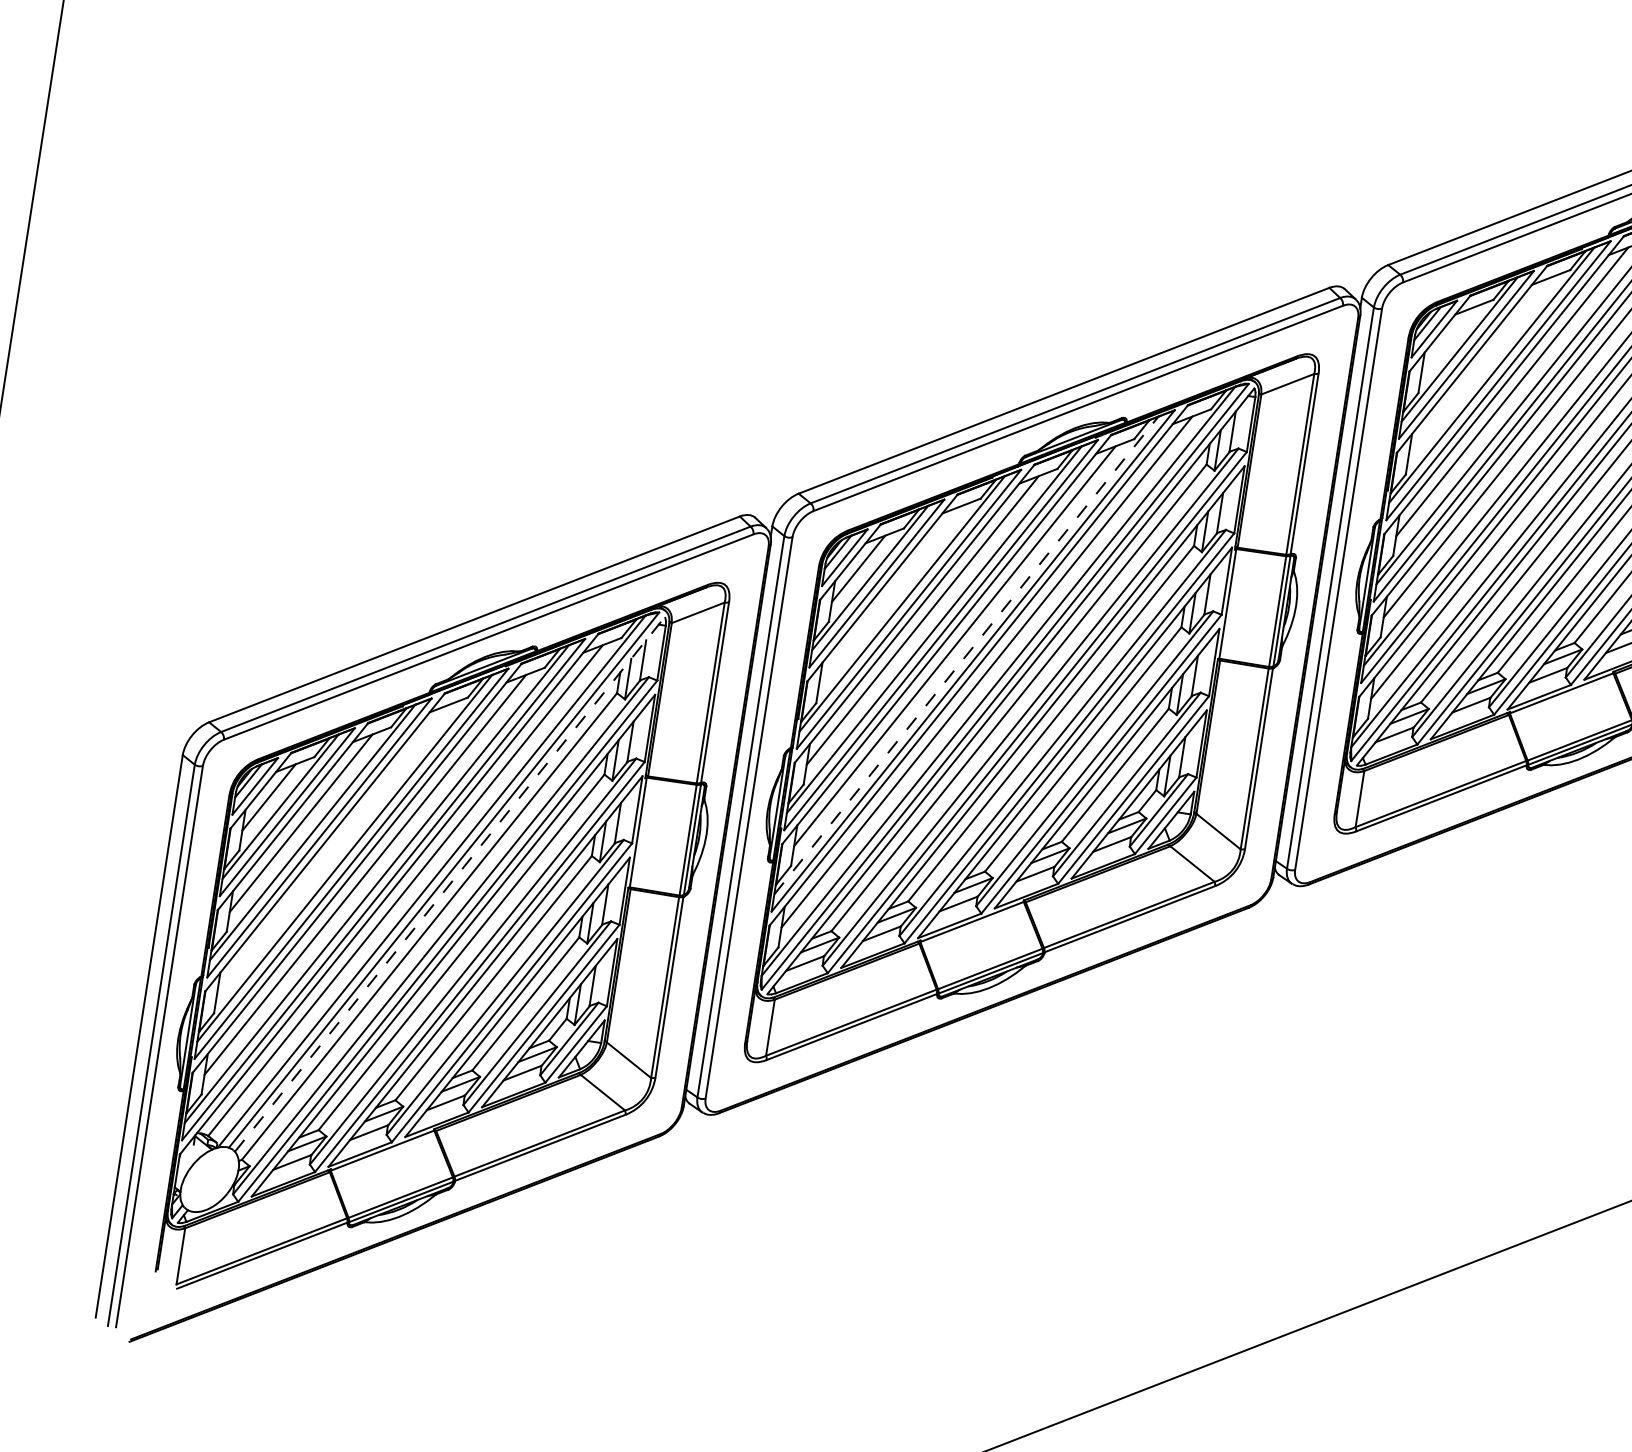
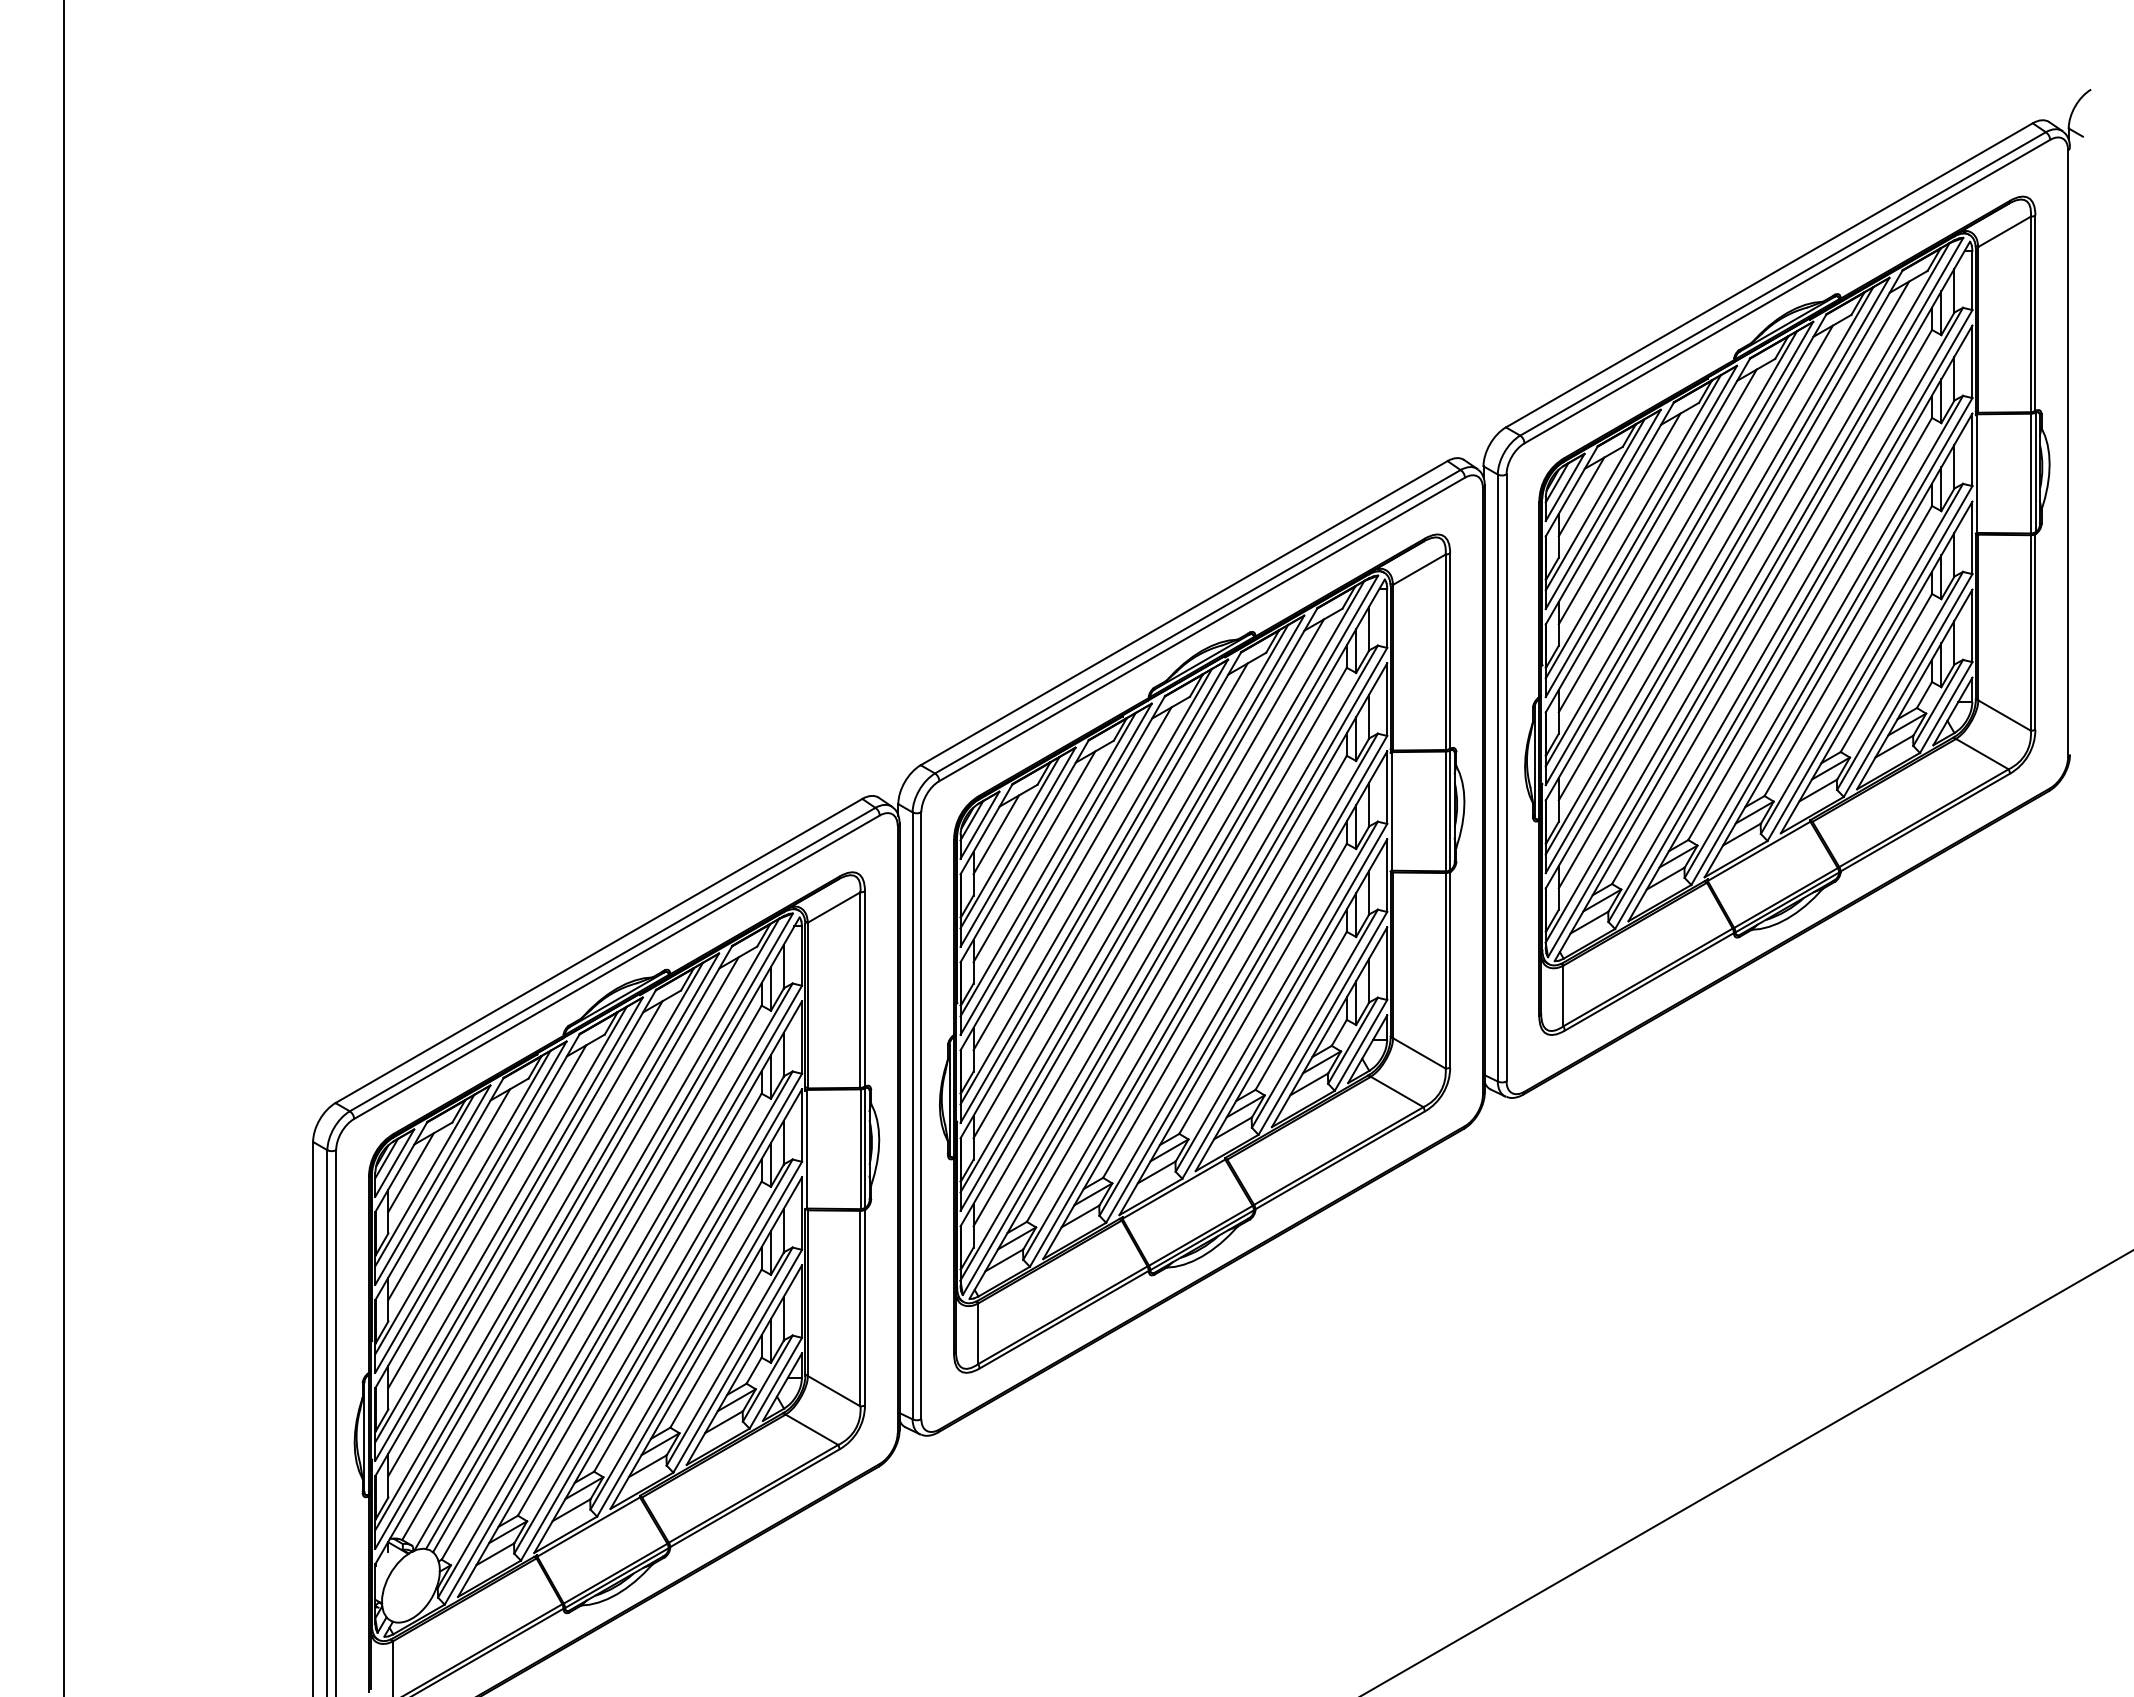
line: (1448, 339) -> (1581, 496), added
line: (1480, 365) -> (1619, 518), added
line: (890, 594) -> (1034, 856), added
line: (966, 655) -> (1124, 908), dashed -> solid
line: (333, 848) -> (487, 1216), added
line: (450, 884) -> (616, 1234), dashed -> solid

